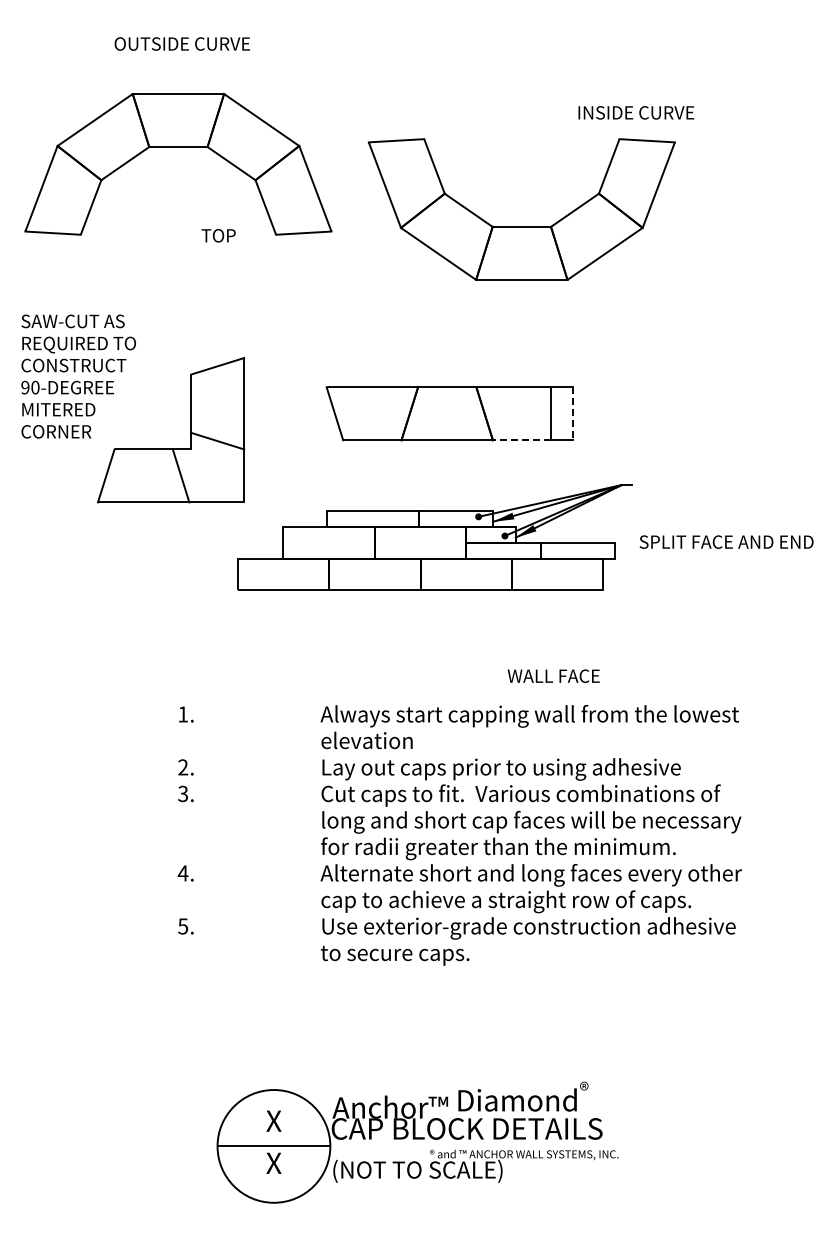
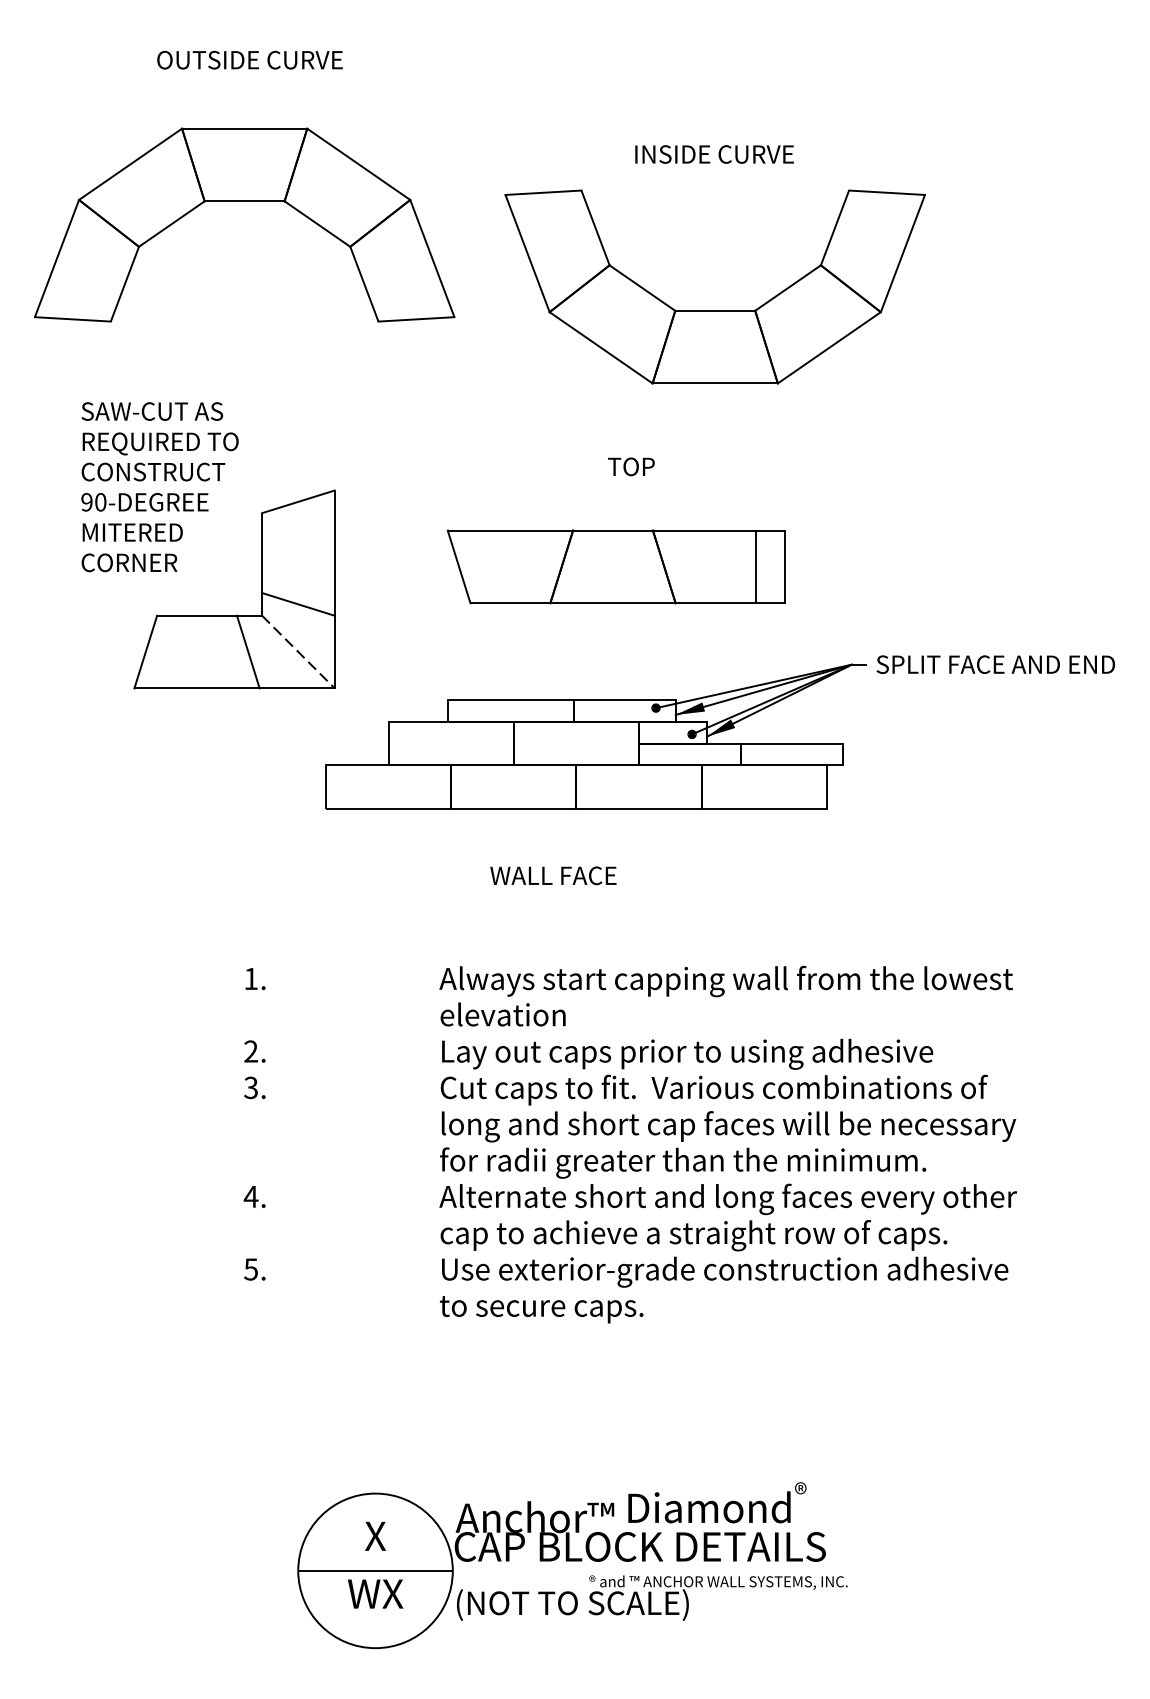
text: (636, 112) -> (714, 154), moved
text: (218, 235) -> (631, 466), moved
text: (78, 376) -> (159, 487), moved
line: (572, 414) -> (784, 567), dashed -> solid
line: (521, 440) -> (714, 603), dashed -> solid
line: (217, 475) -> (298, 651), added
text: (726, 541) -> (995, 663), moved
text: (553, 675) -> (553, 874), moved
text: (273, 1162) -> (374, 1592), X -> WX

